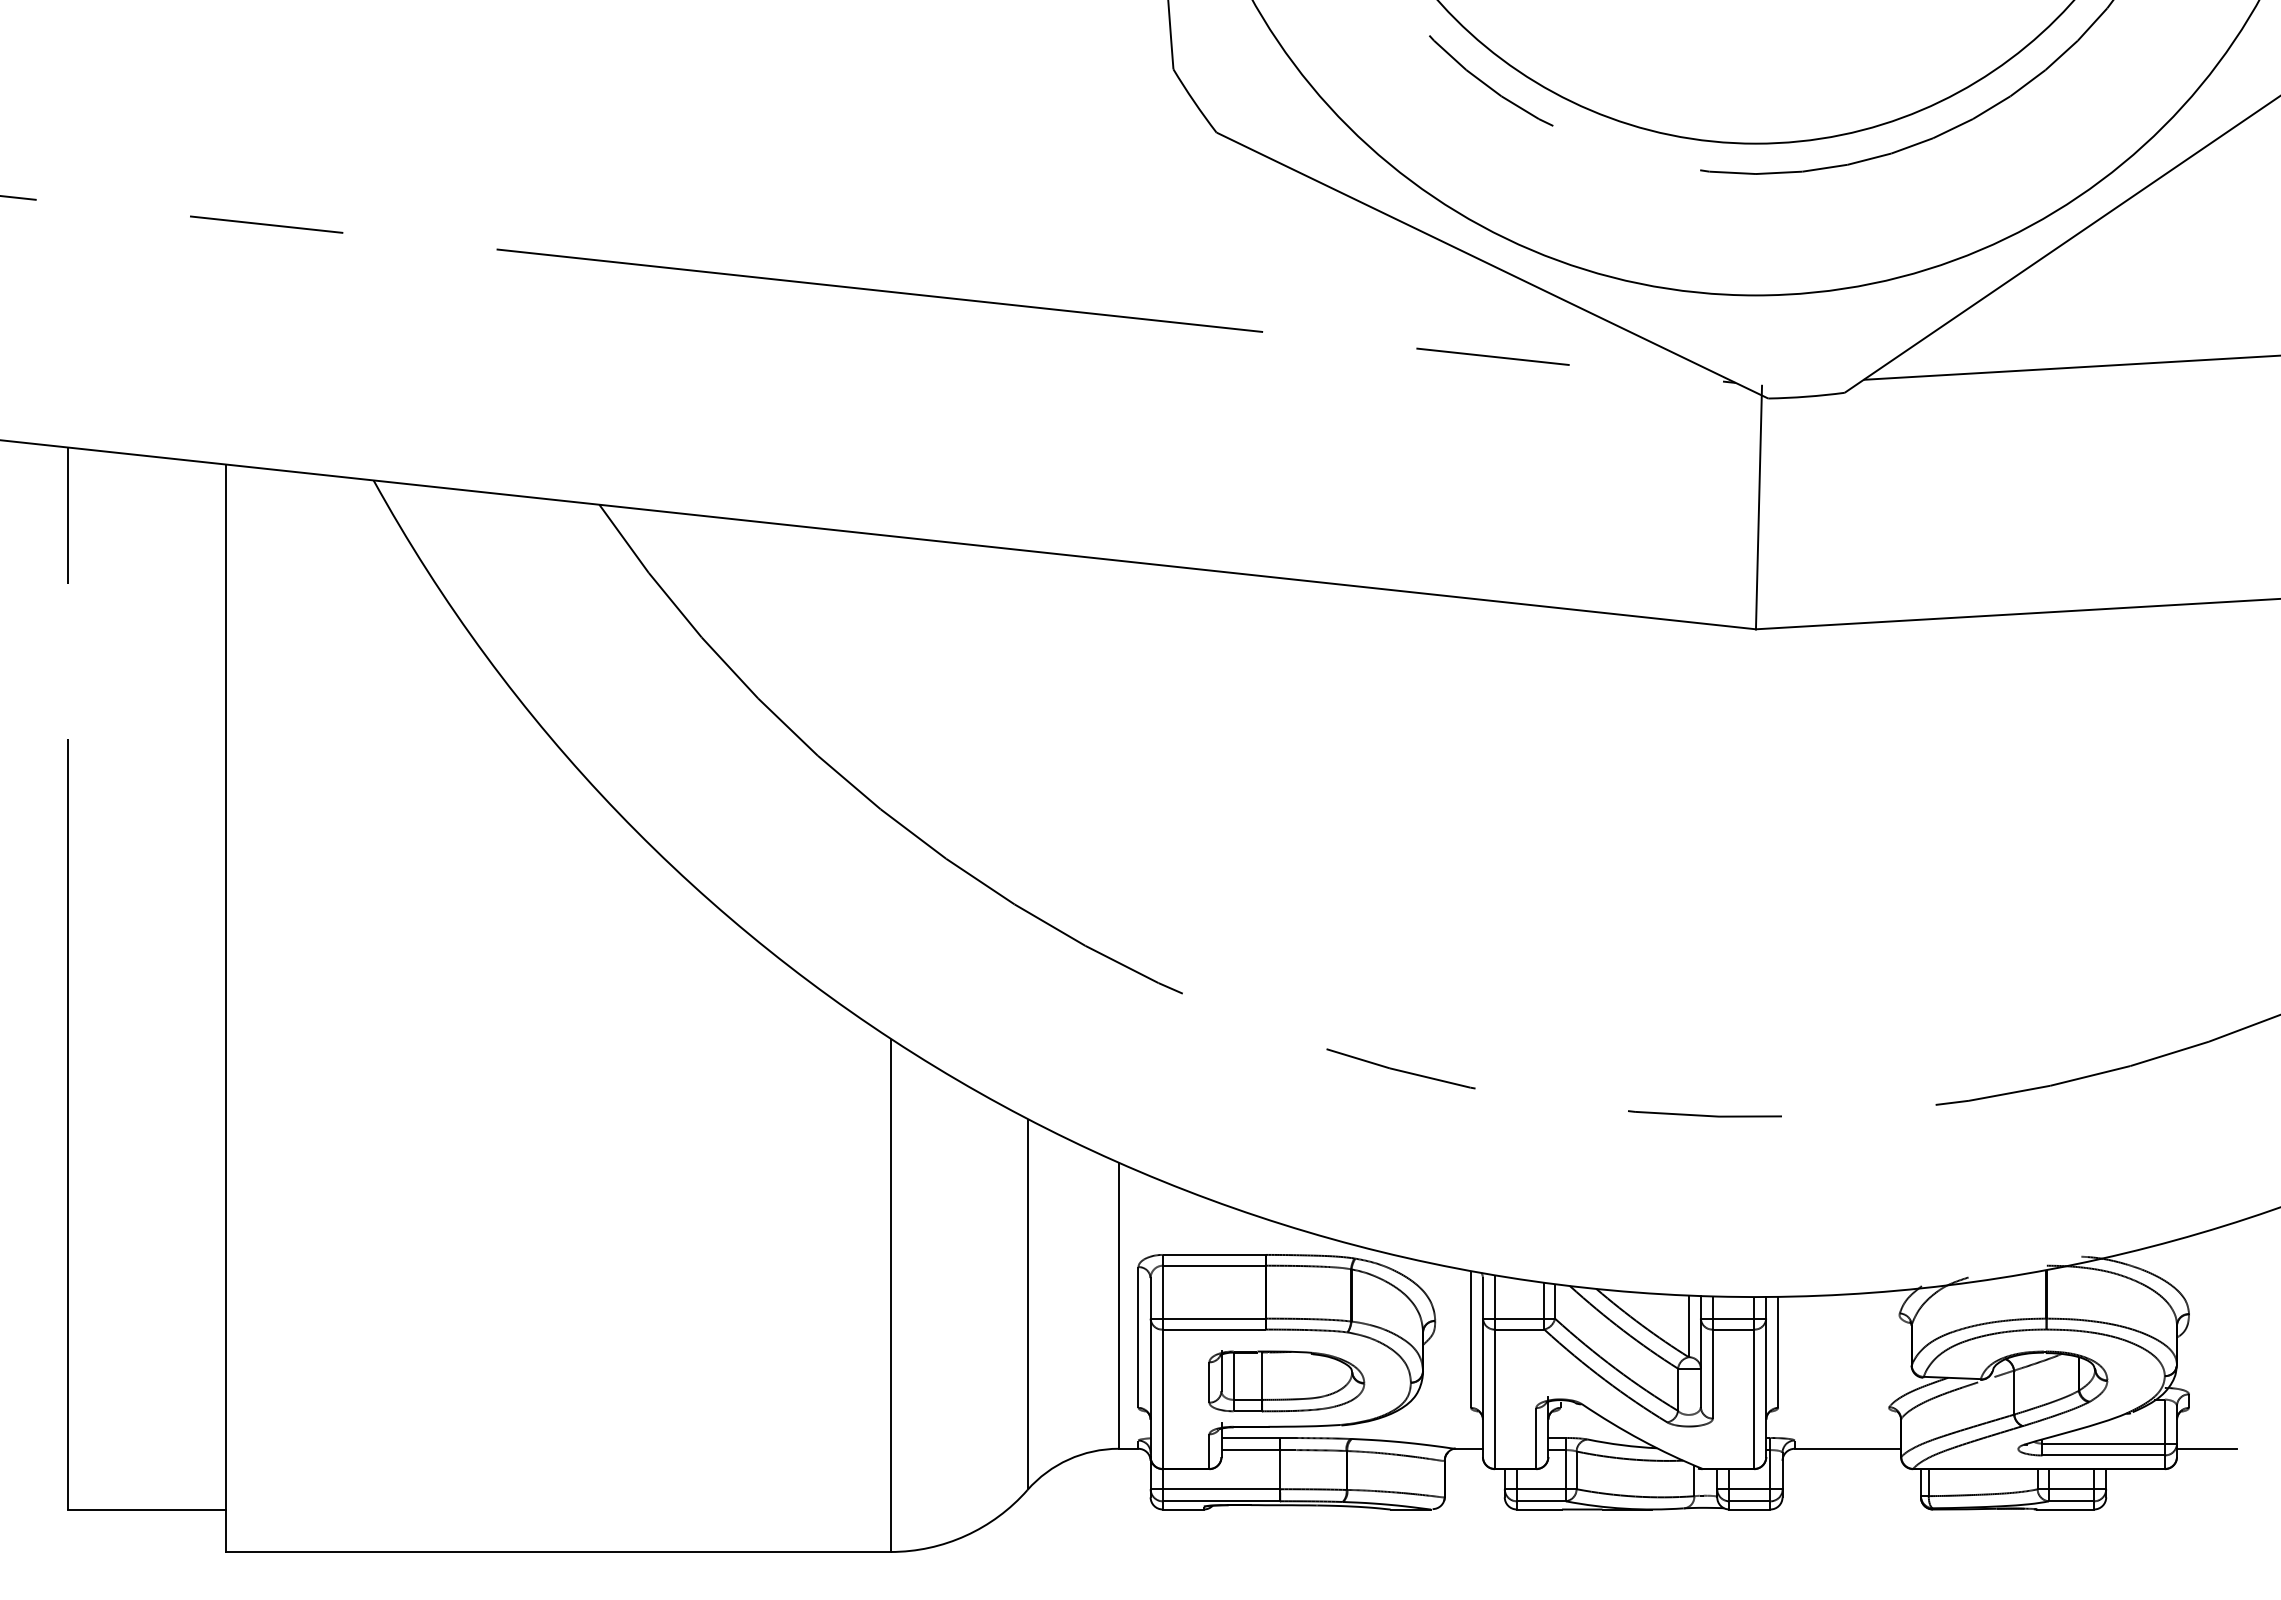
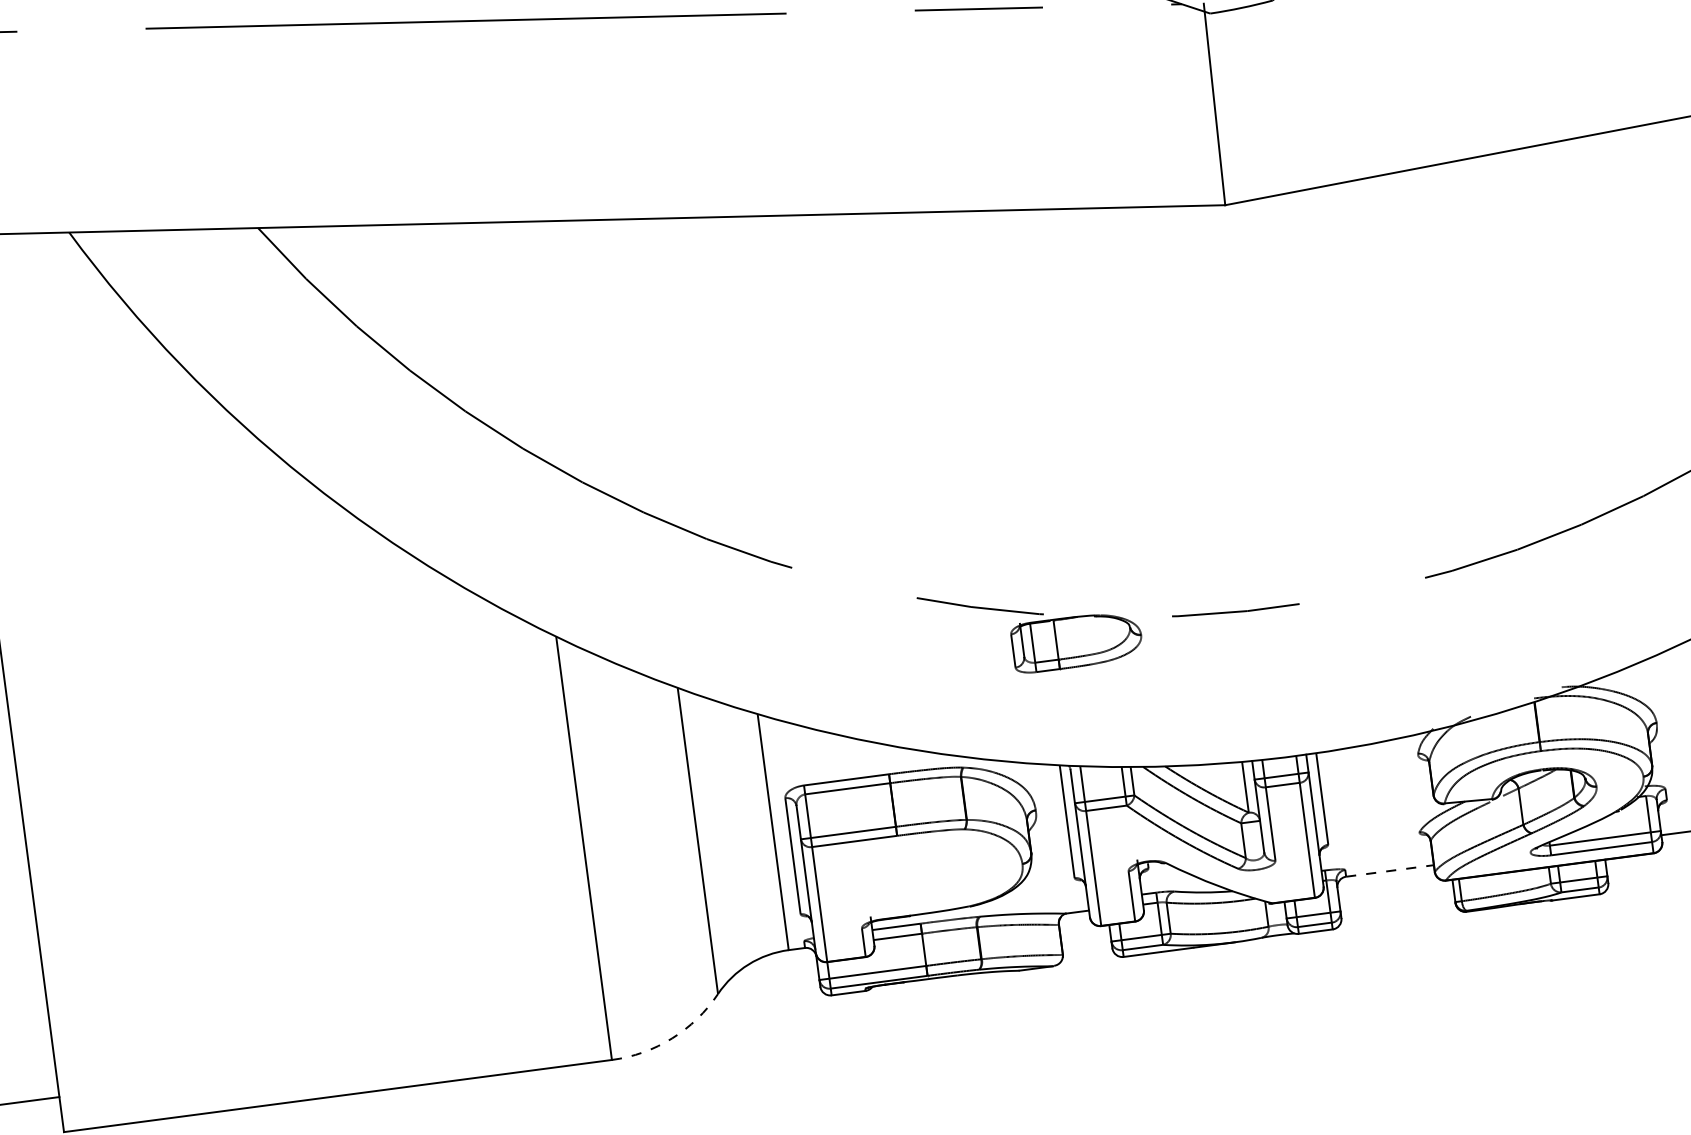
part: (1286, 1381) -> (1076, 641), moved
line: (1848, 1448) -> (1390, 870), solid -> dashed
arc: (965, 1535) -> (671, 1038), solid -> dashed

